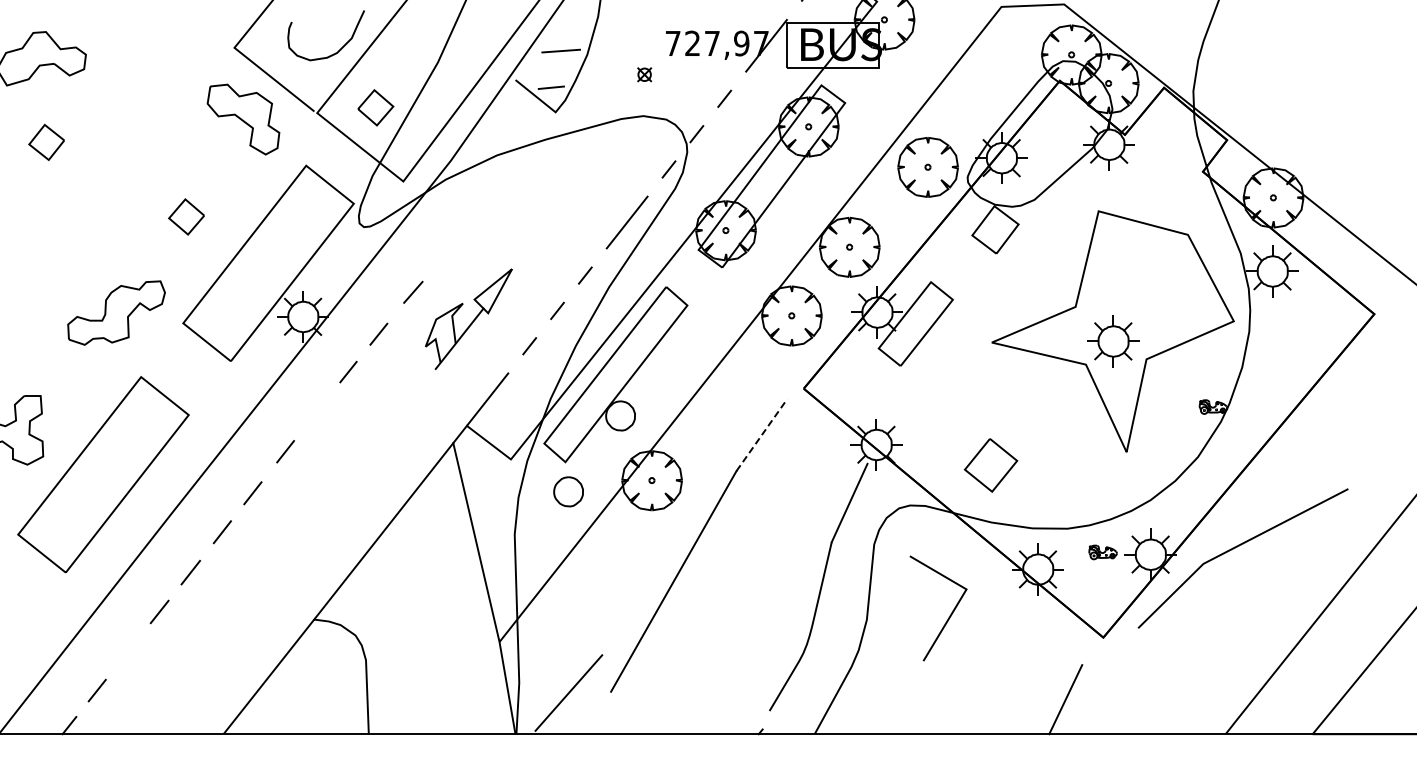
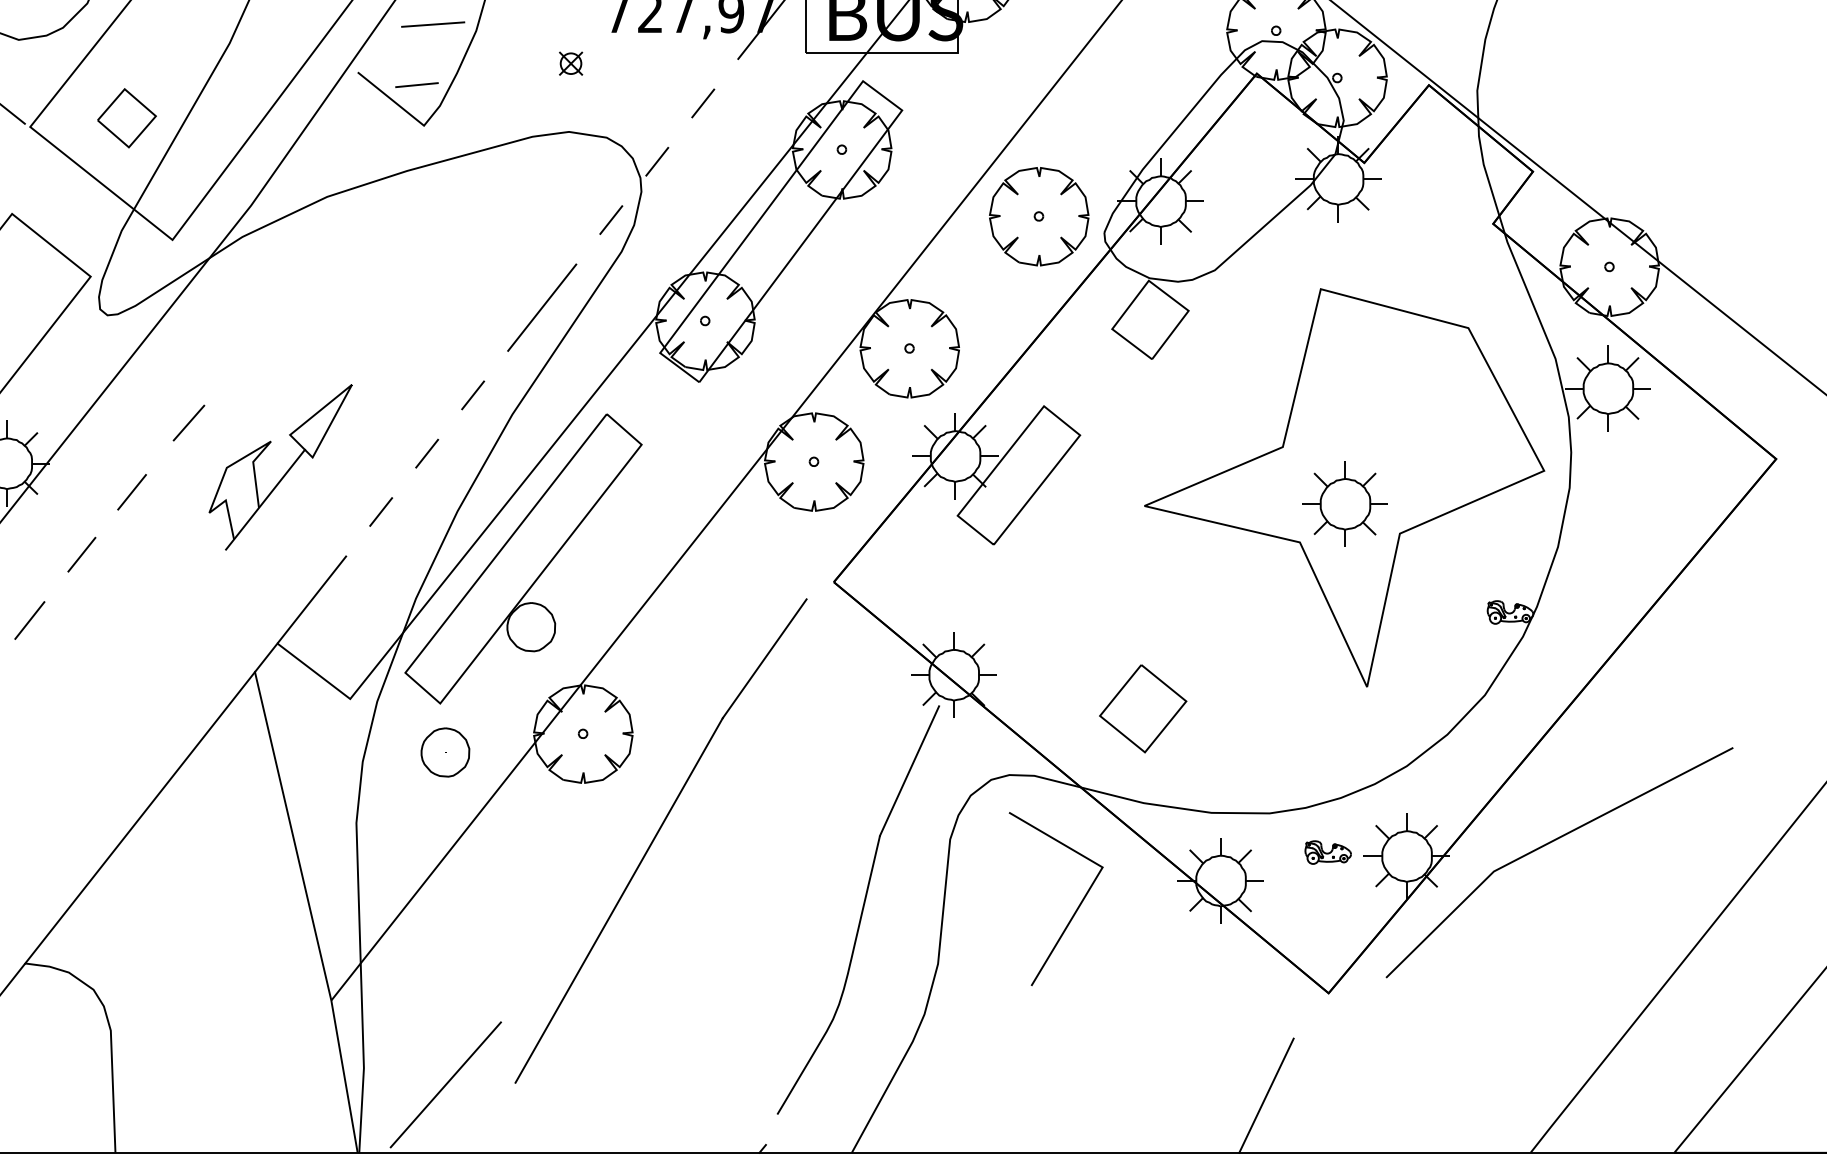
line: (316, 411) -> (29, 619), added
line: (762, 434) -> (765, 657), dashed -> solid
line: (949, 615) -> (1074, 910), moved

